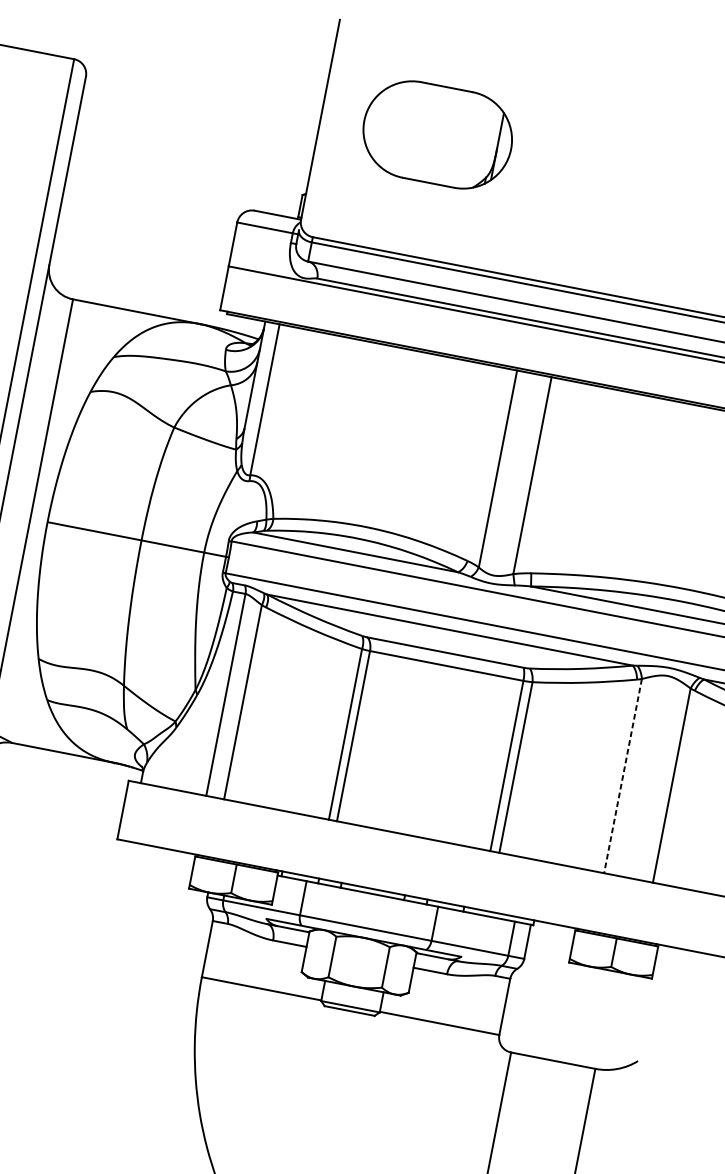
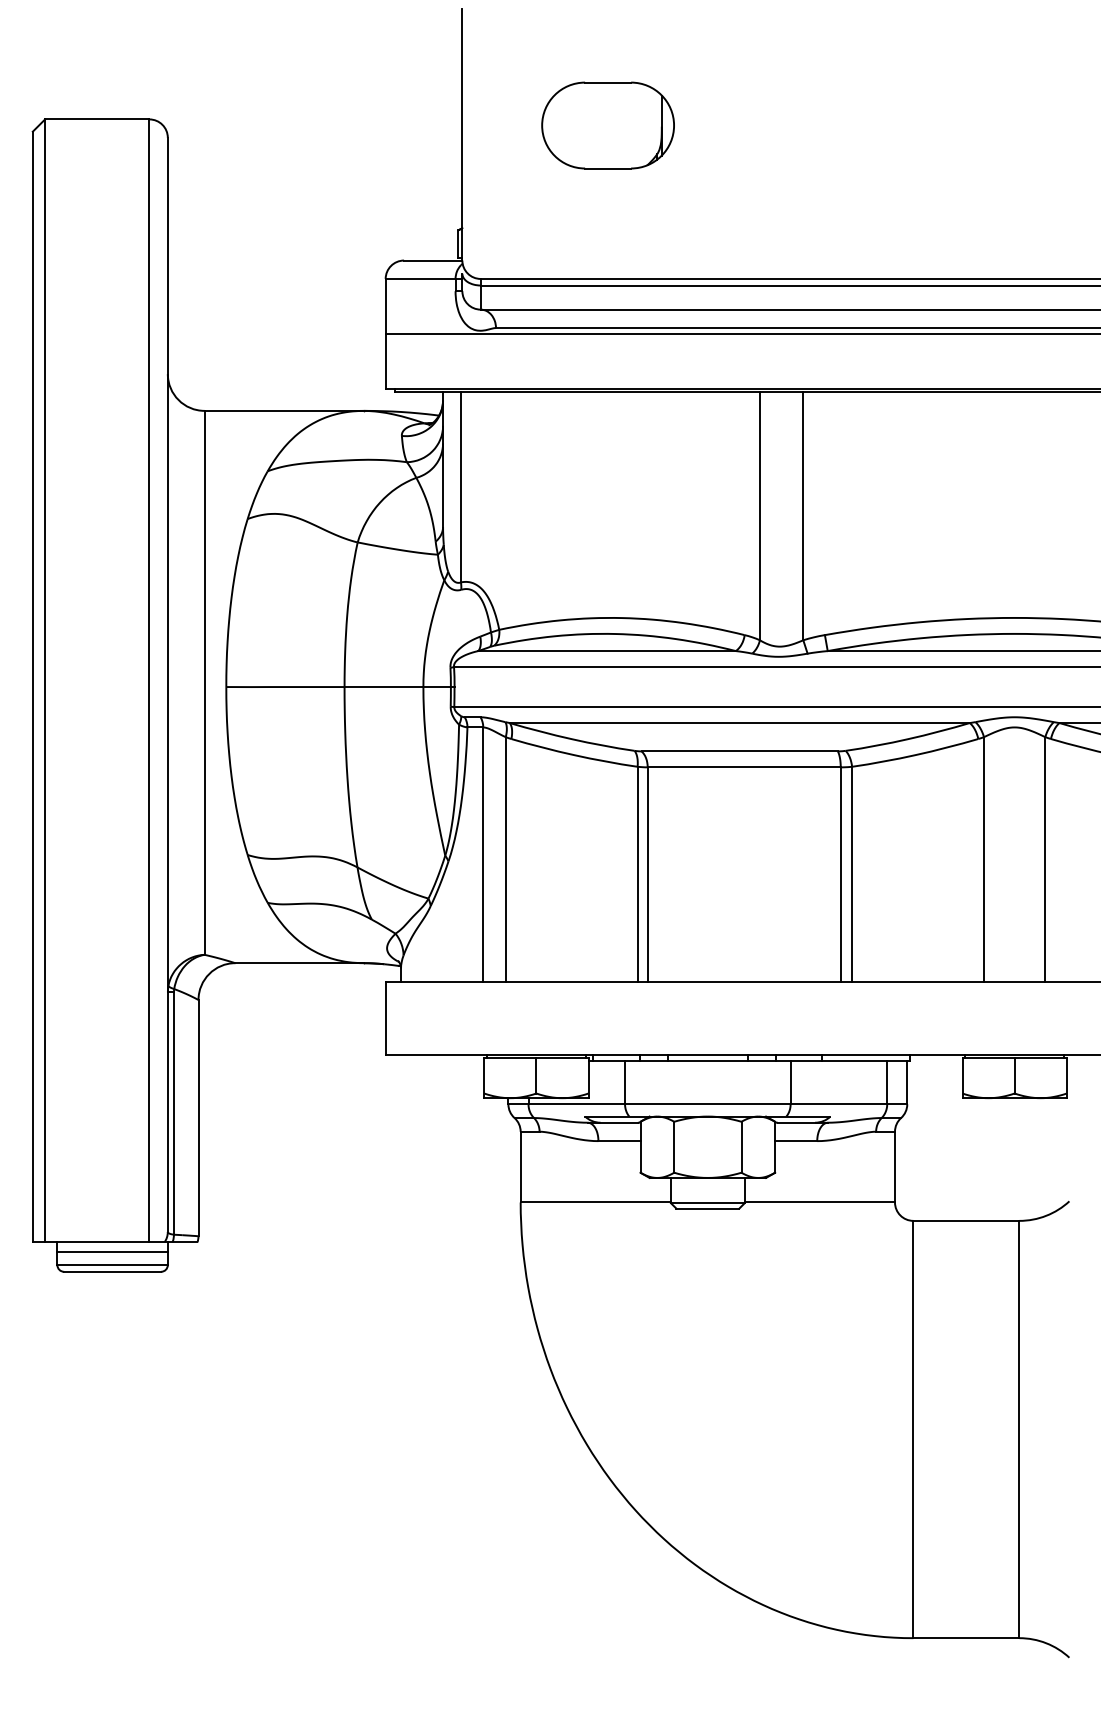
part: (437, 134) -> (607, 125), size x0.71
line: (622, 776) -> (983, 859), dashed -> solid

